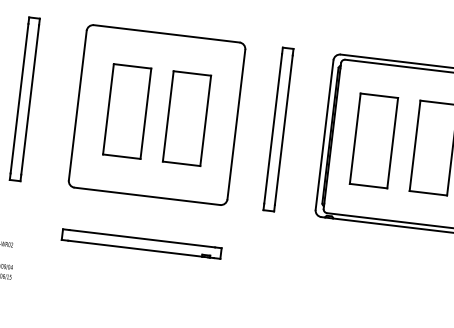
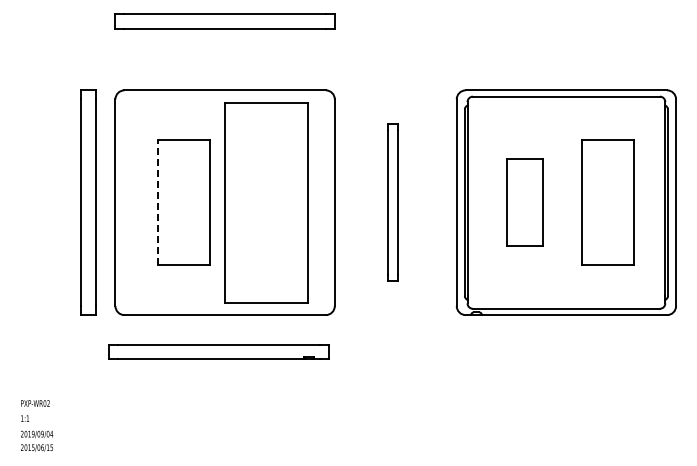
part: (25, 99) -> (88, 202), moved
line: (108, 109) -> (157, 202), solid -> dashed
part: (187, 118) -> (266, 202), size x1.6
part: (278, 129) -> (392, 202), size x0.7
part: (373, 140) -> (524, 202), size x0.7
part: (141, 243) -> (218, 351), moved

